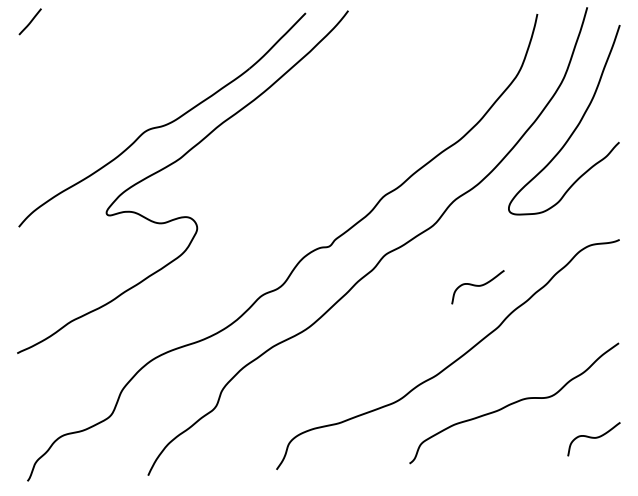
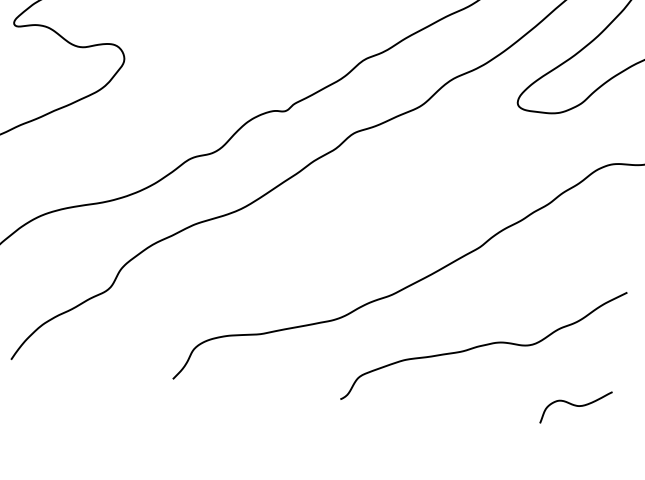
curve: (477, 286) -> (462, 192), removed

